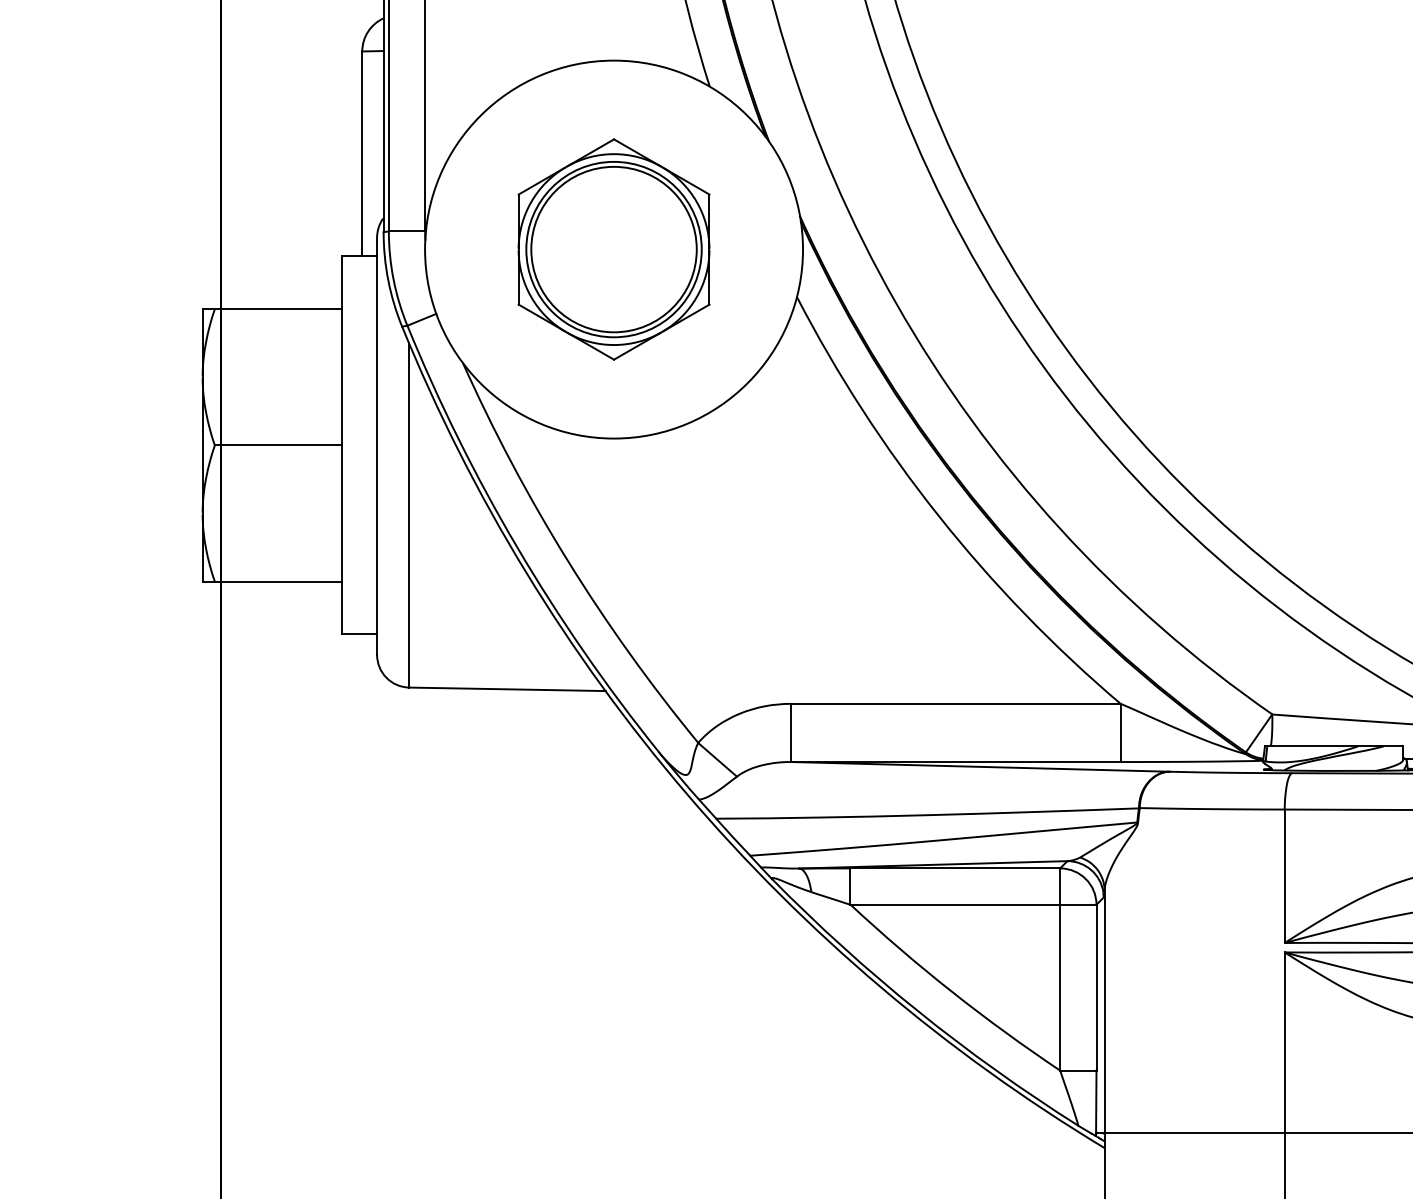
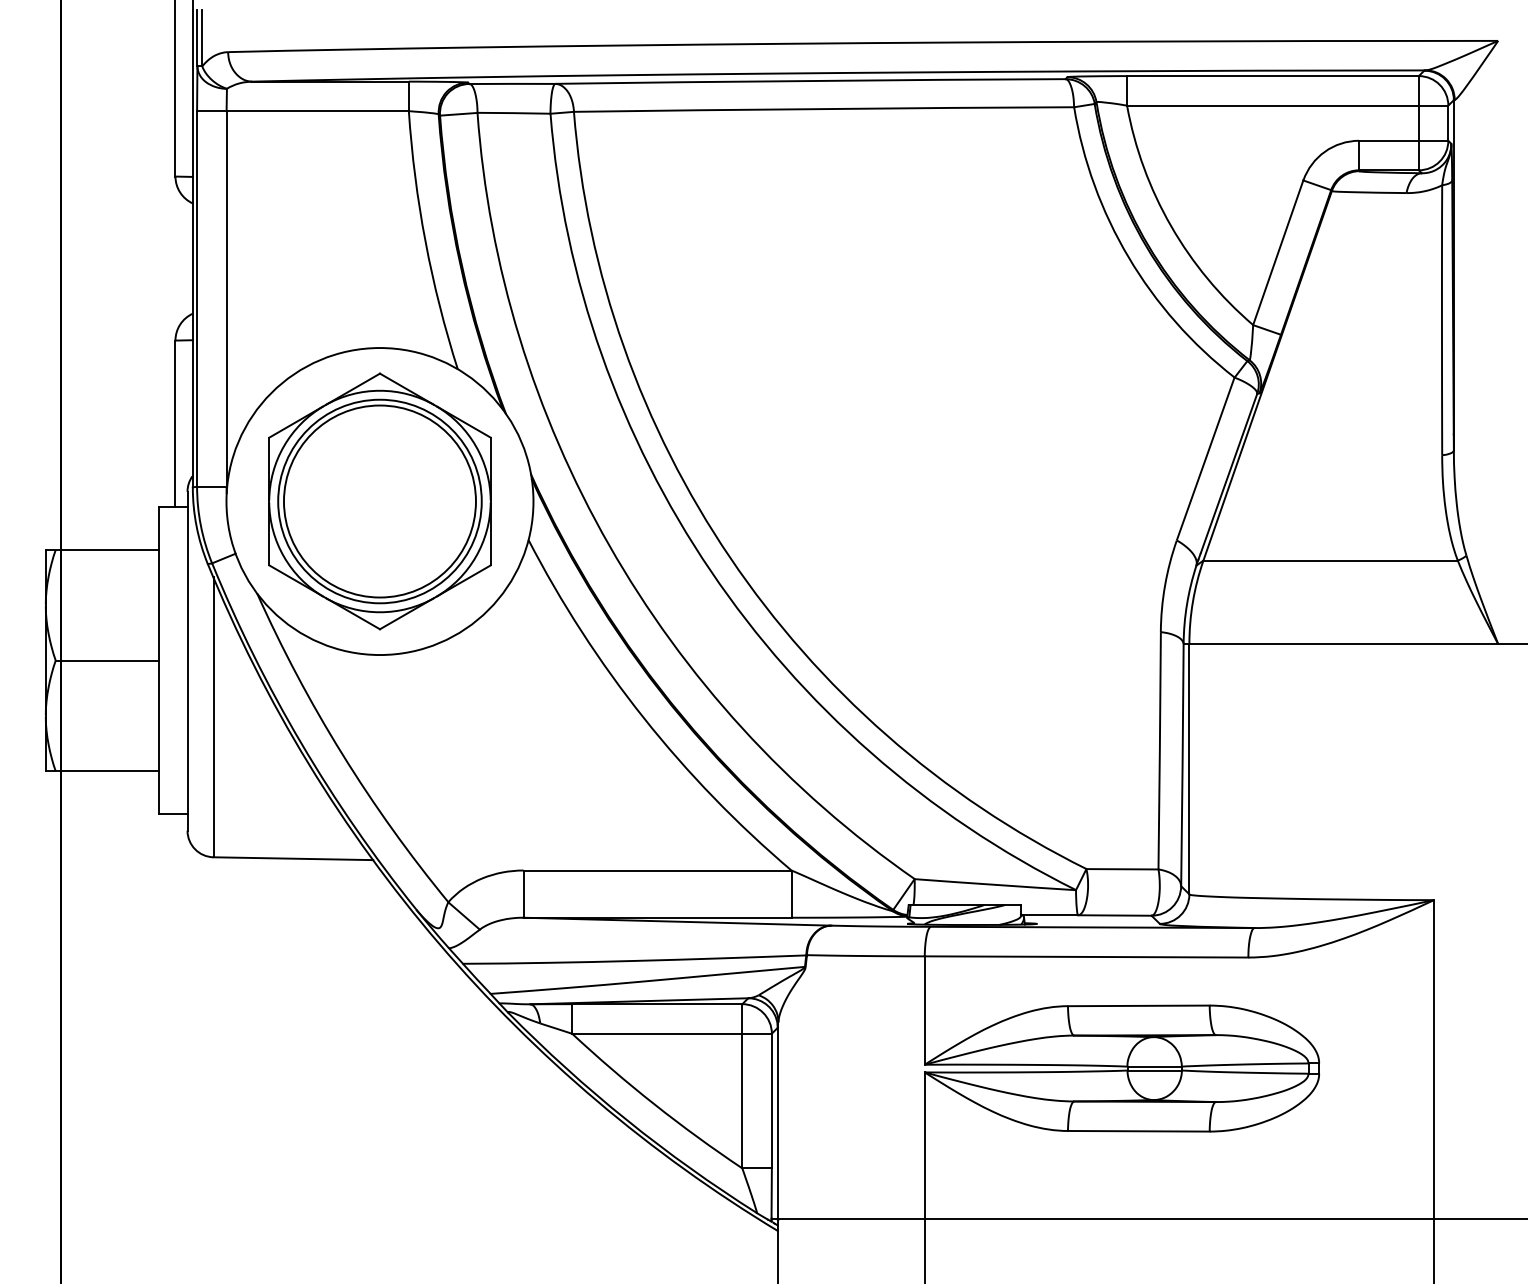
part: (613, 249) -> (379, 501), size x1.43

